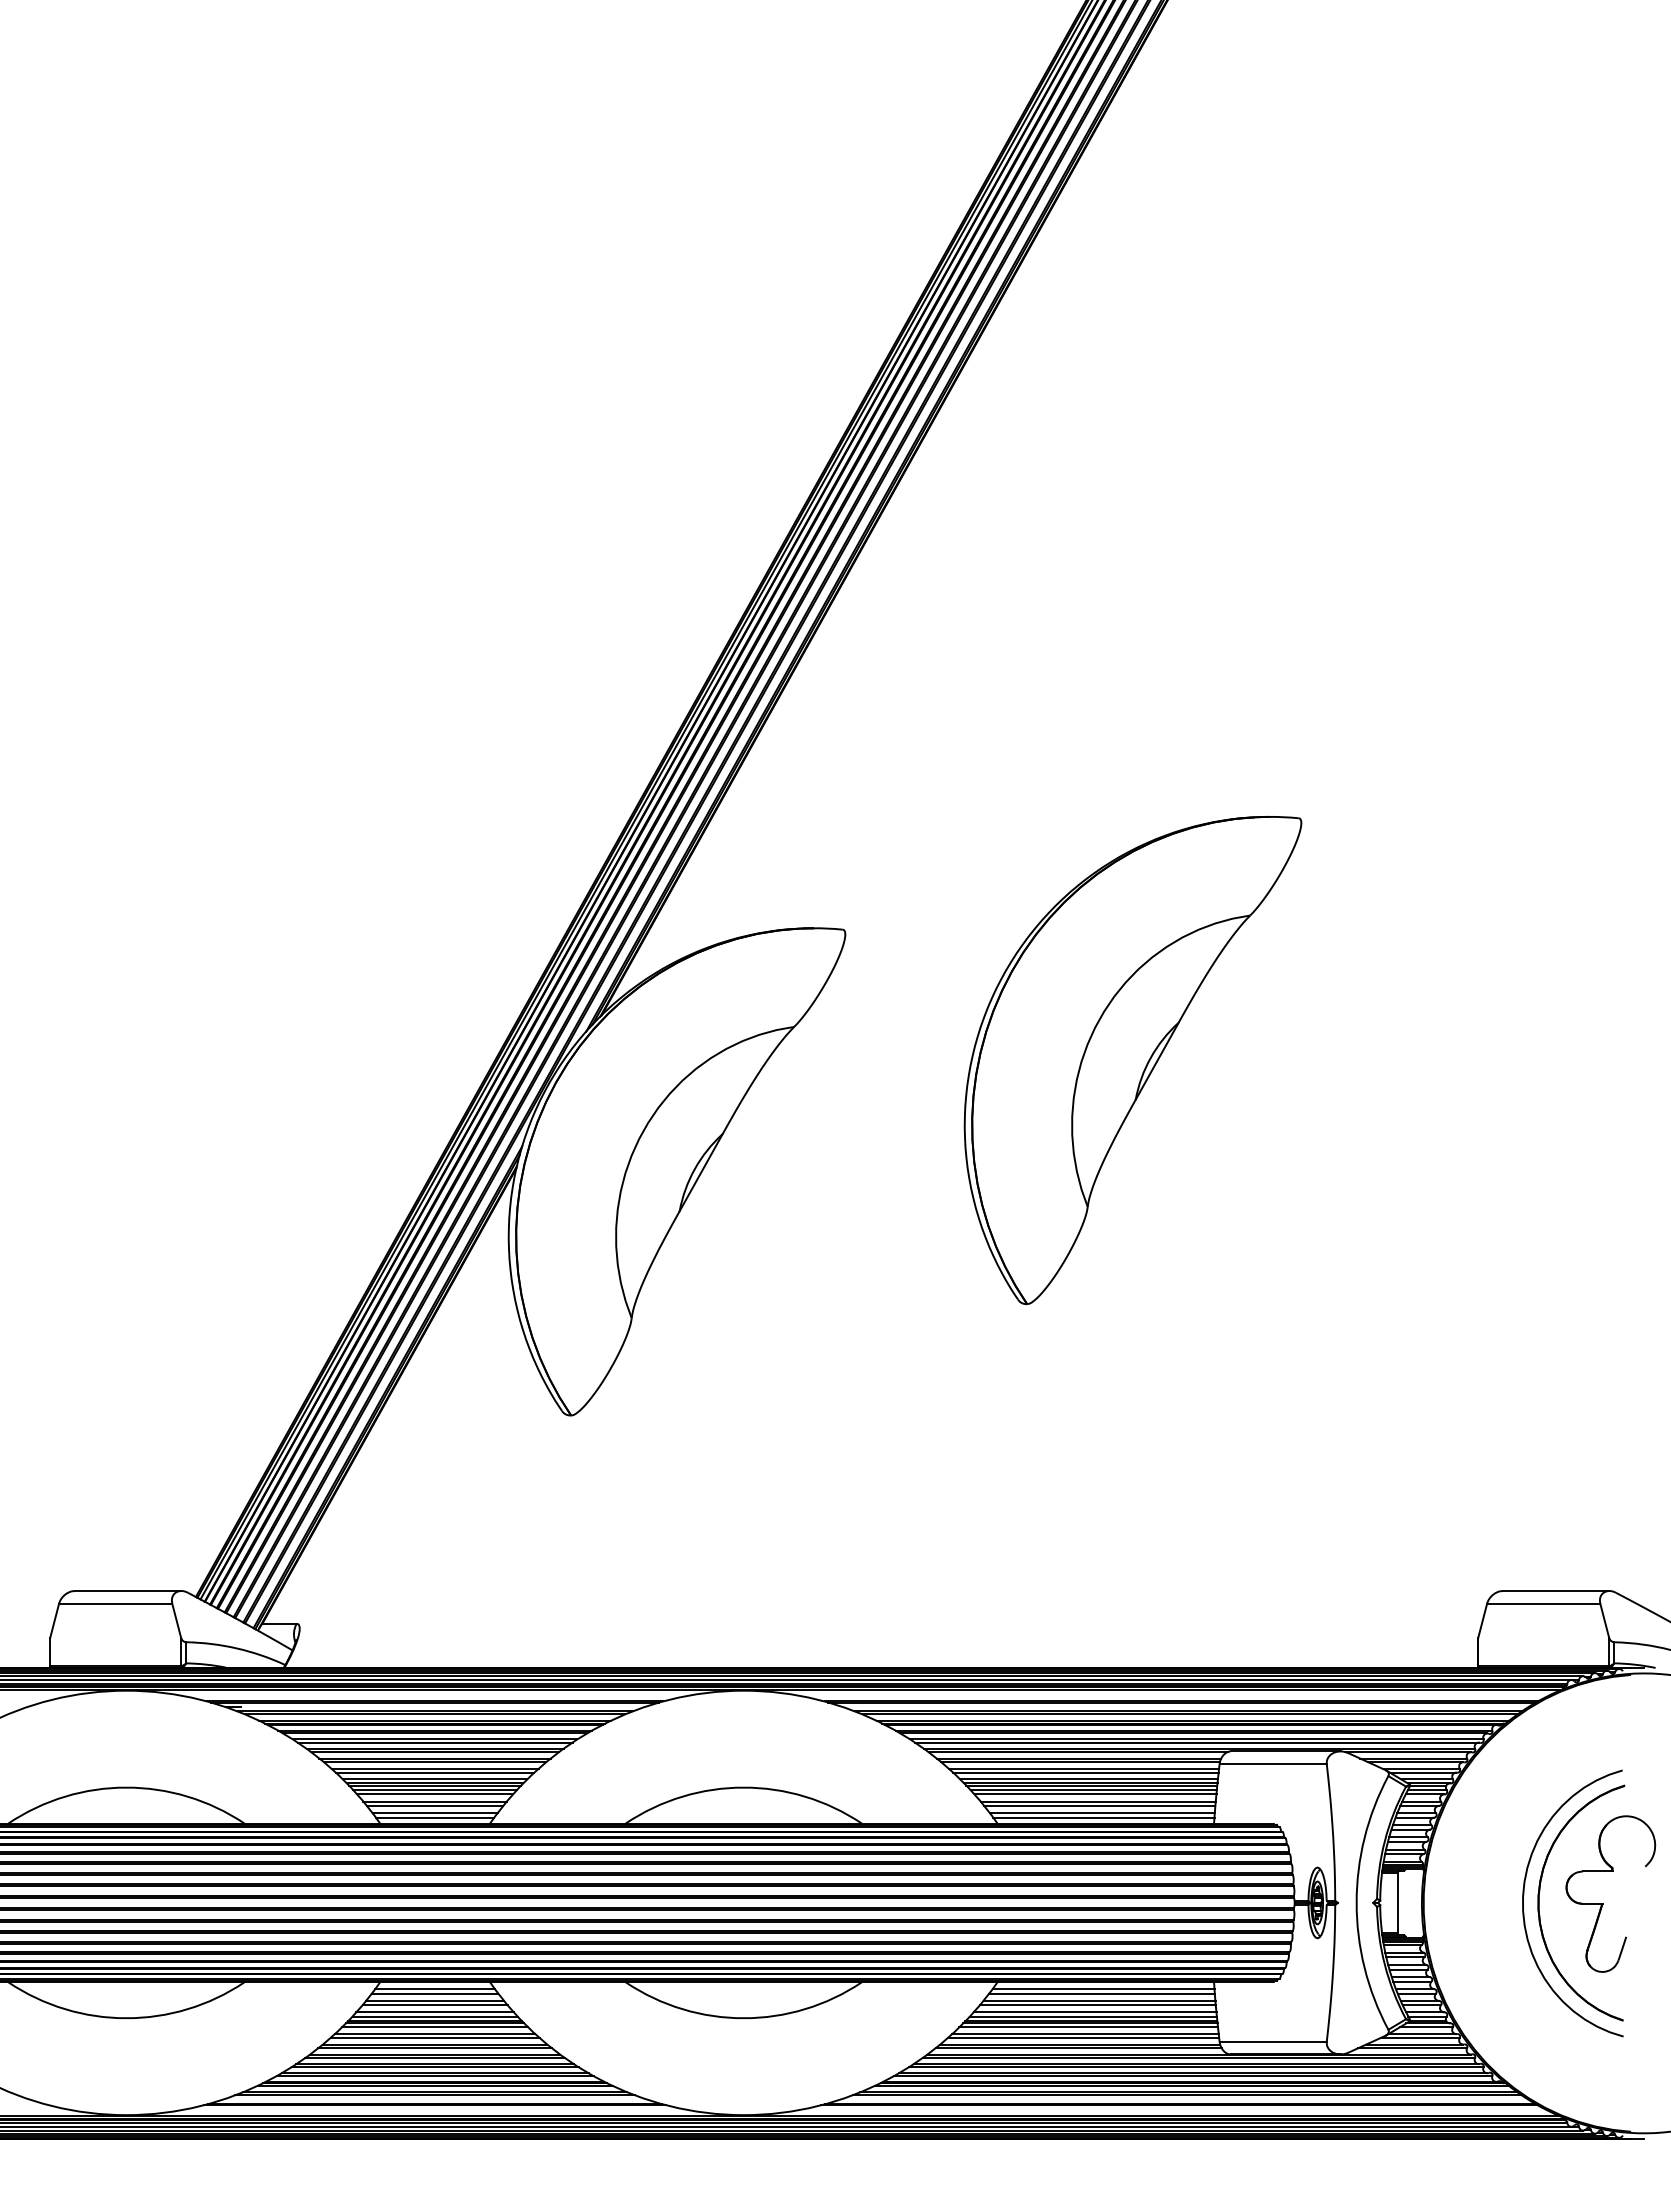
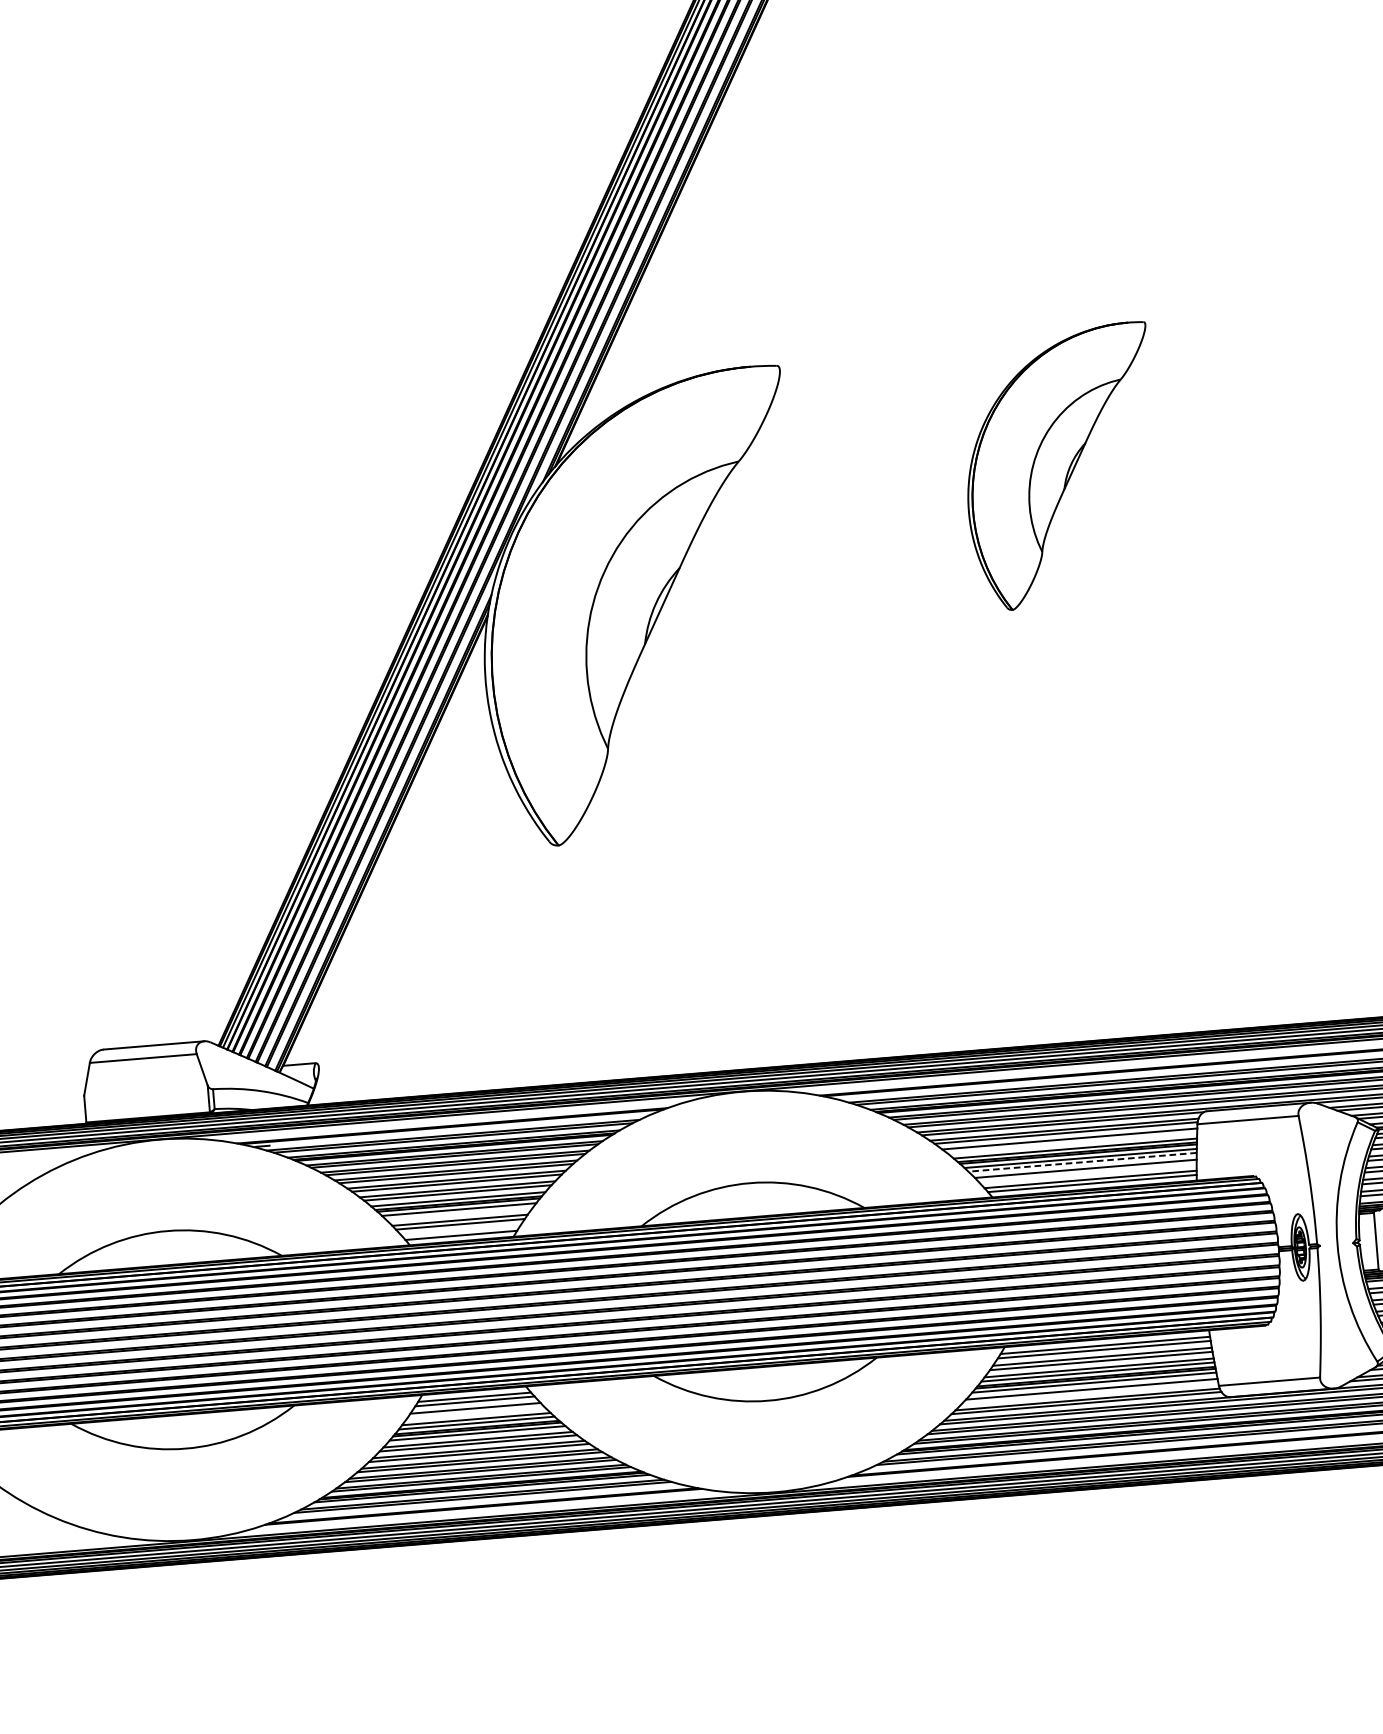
part: (1132, 1060) -> (1060, 466), size x0.6
line: (1085, 1772) -> (1071, 1142), removed
line: (435, 1794) -> (459, 1213), removed
line: (1095, 1794) -> (1082, 1162), solid -> dashed
line: (1099, 1805) -> (1087, 1172), removed
line: (434, 1813) -> (460, 1231), removed
line: (434, 2005) -> (475, 1412), removed
line: (1083, 2038) -> (1090, 1393), removed

